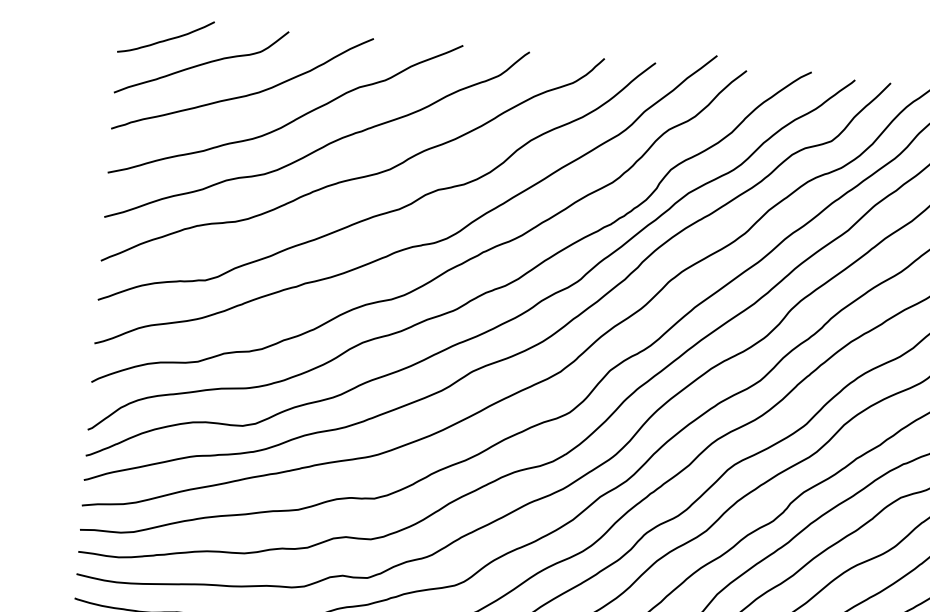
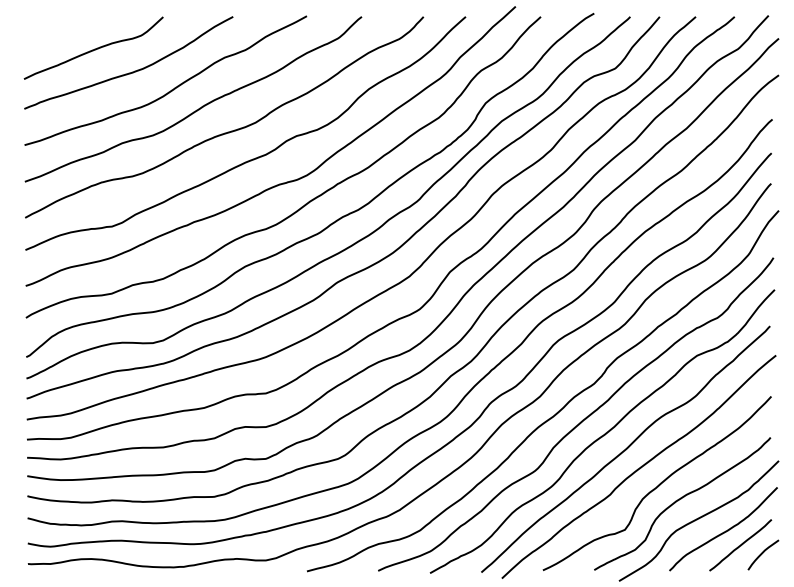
curve: (166, 38) -> (63, 31), removed

